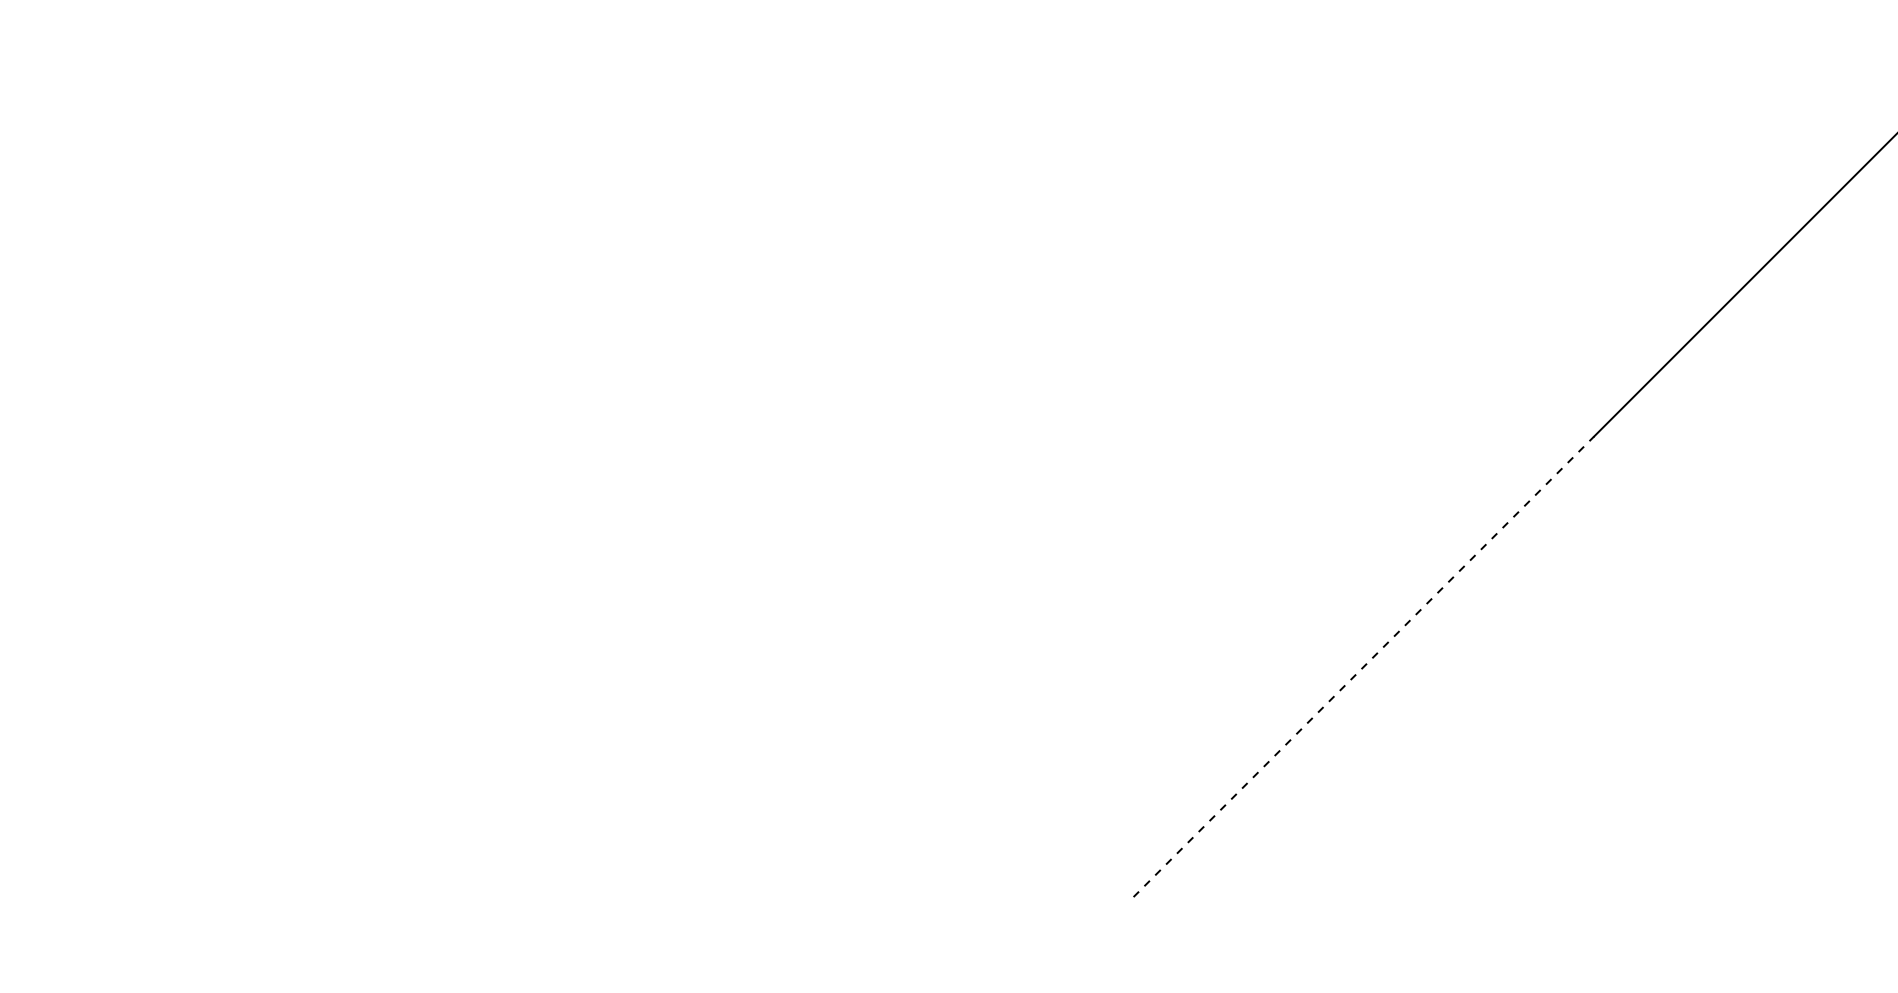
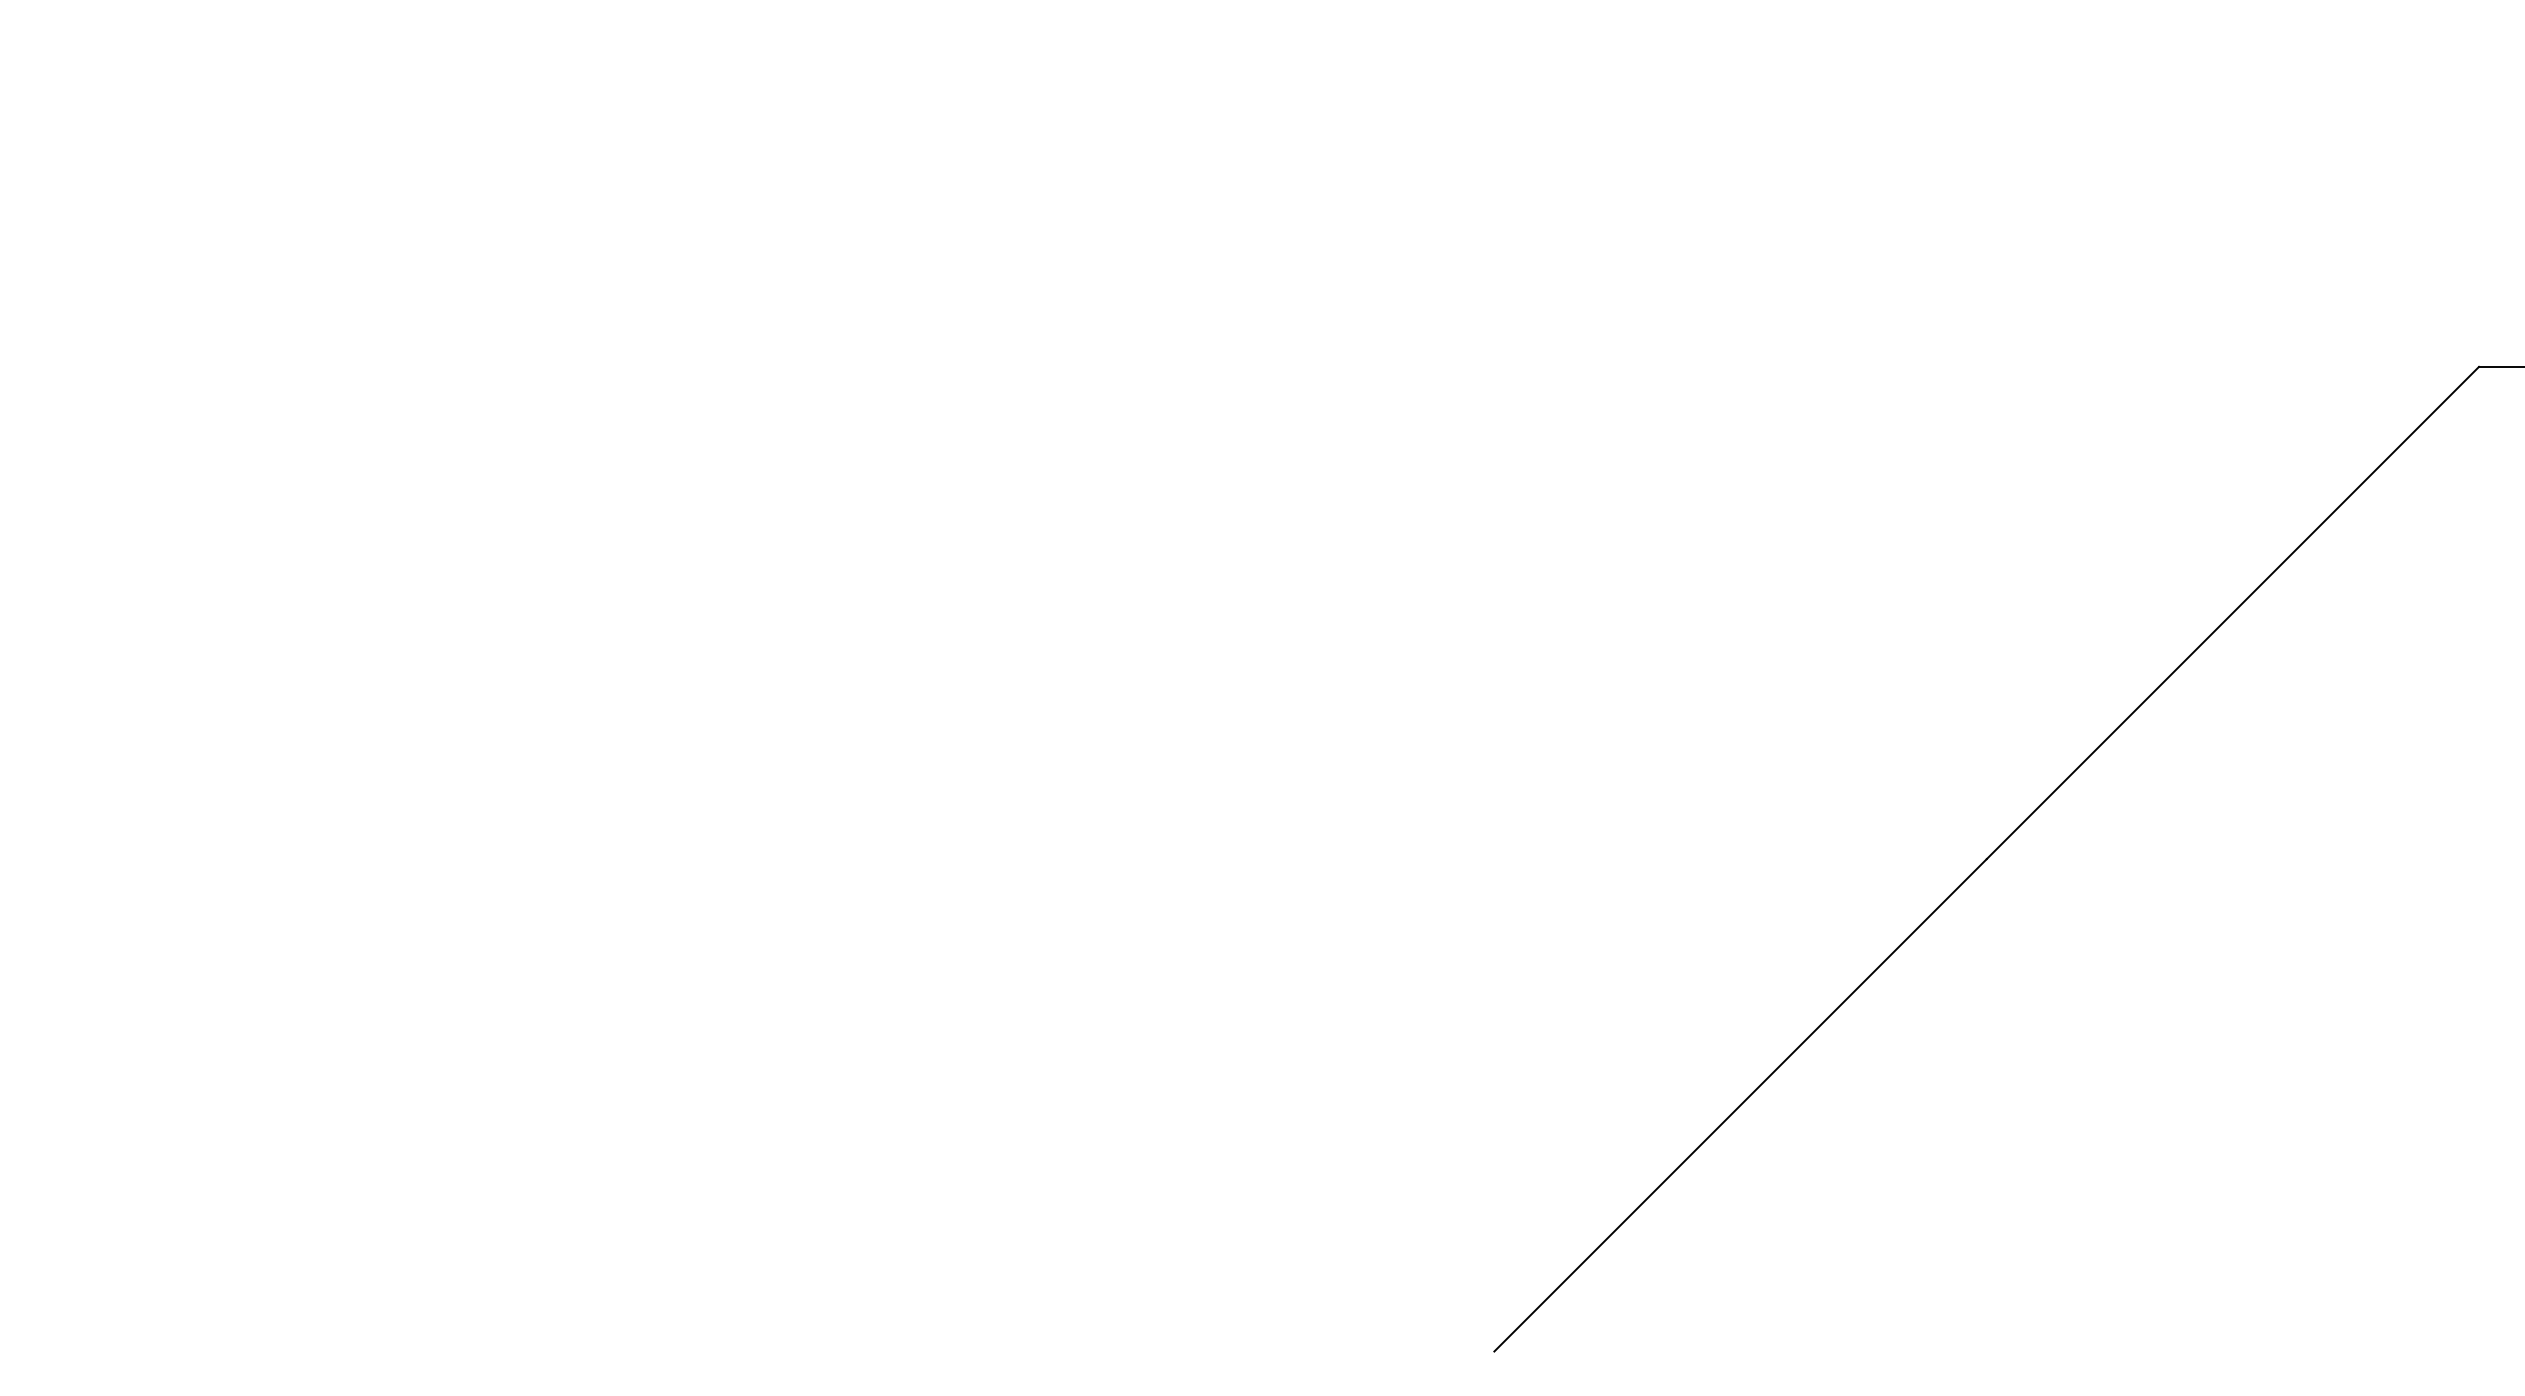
line: (1363, 666) -> (1740, 1104), dashed -> solid

